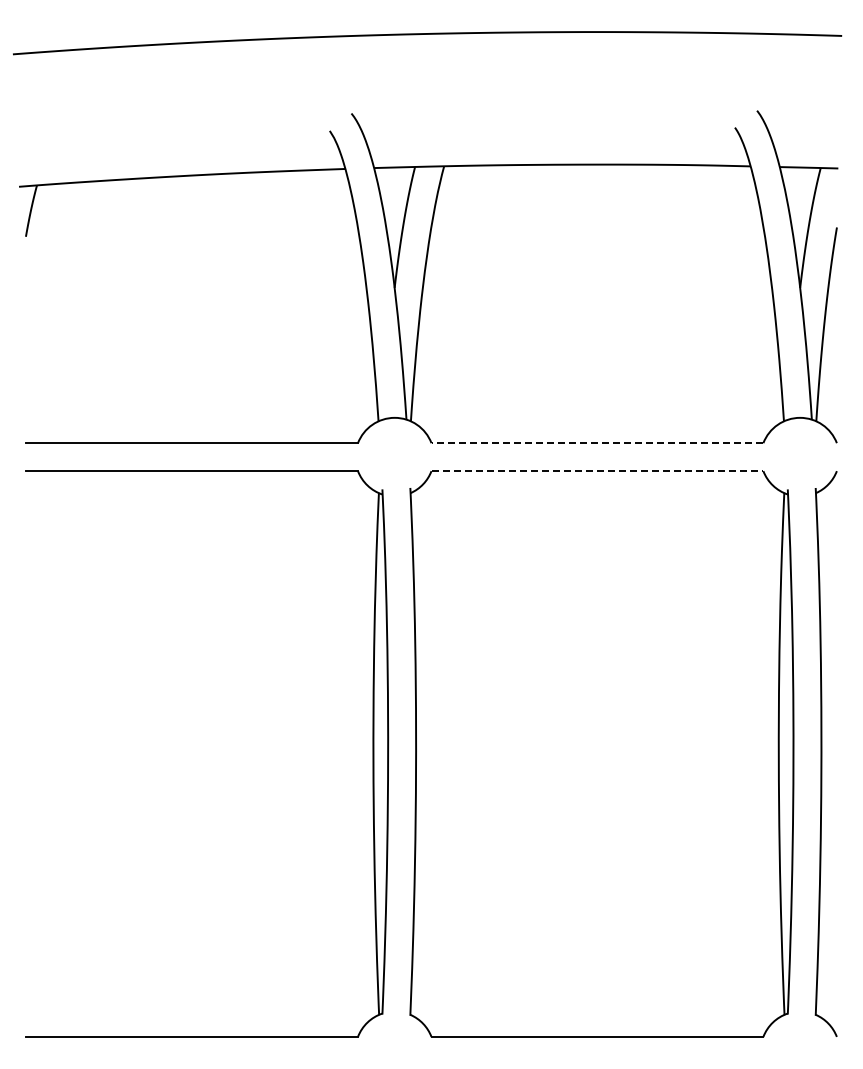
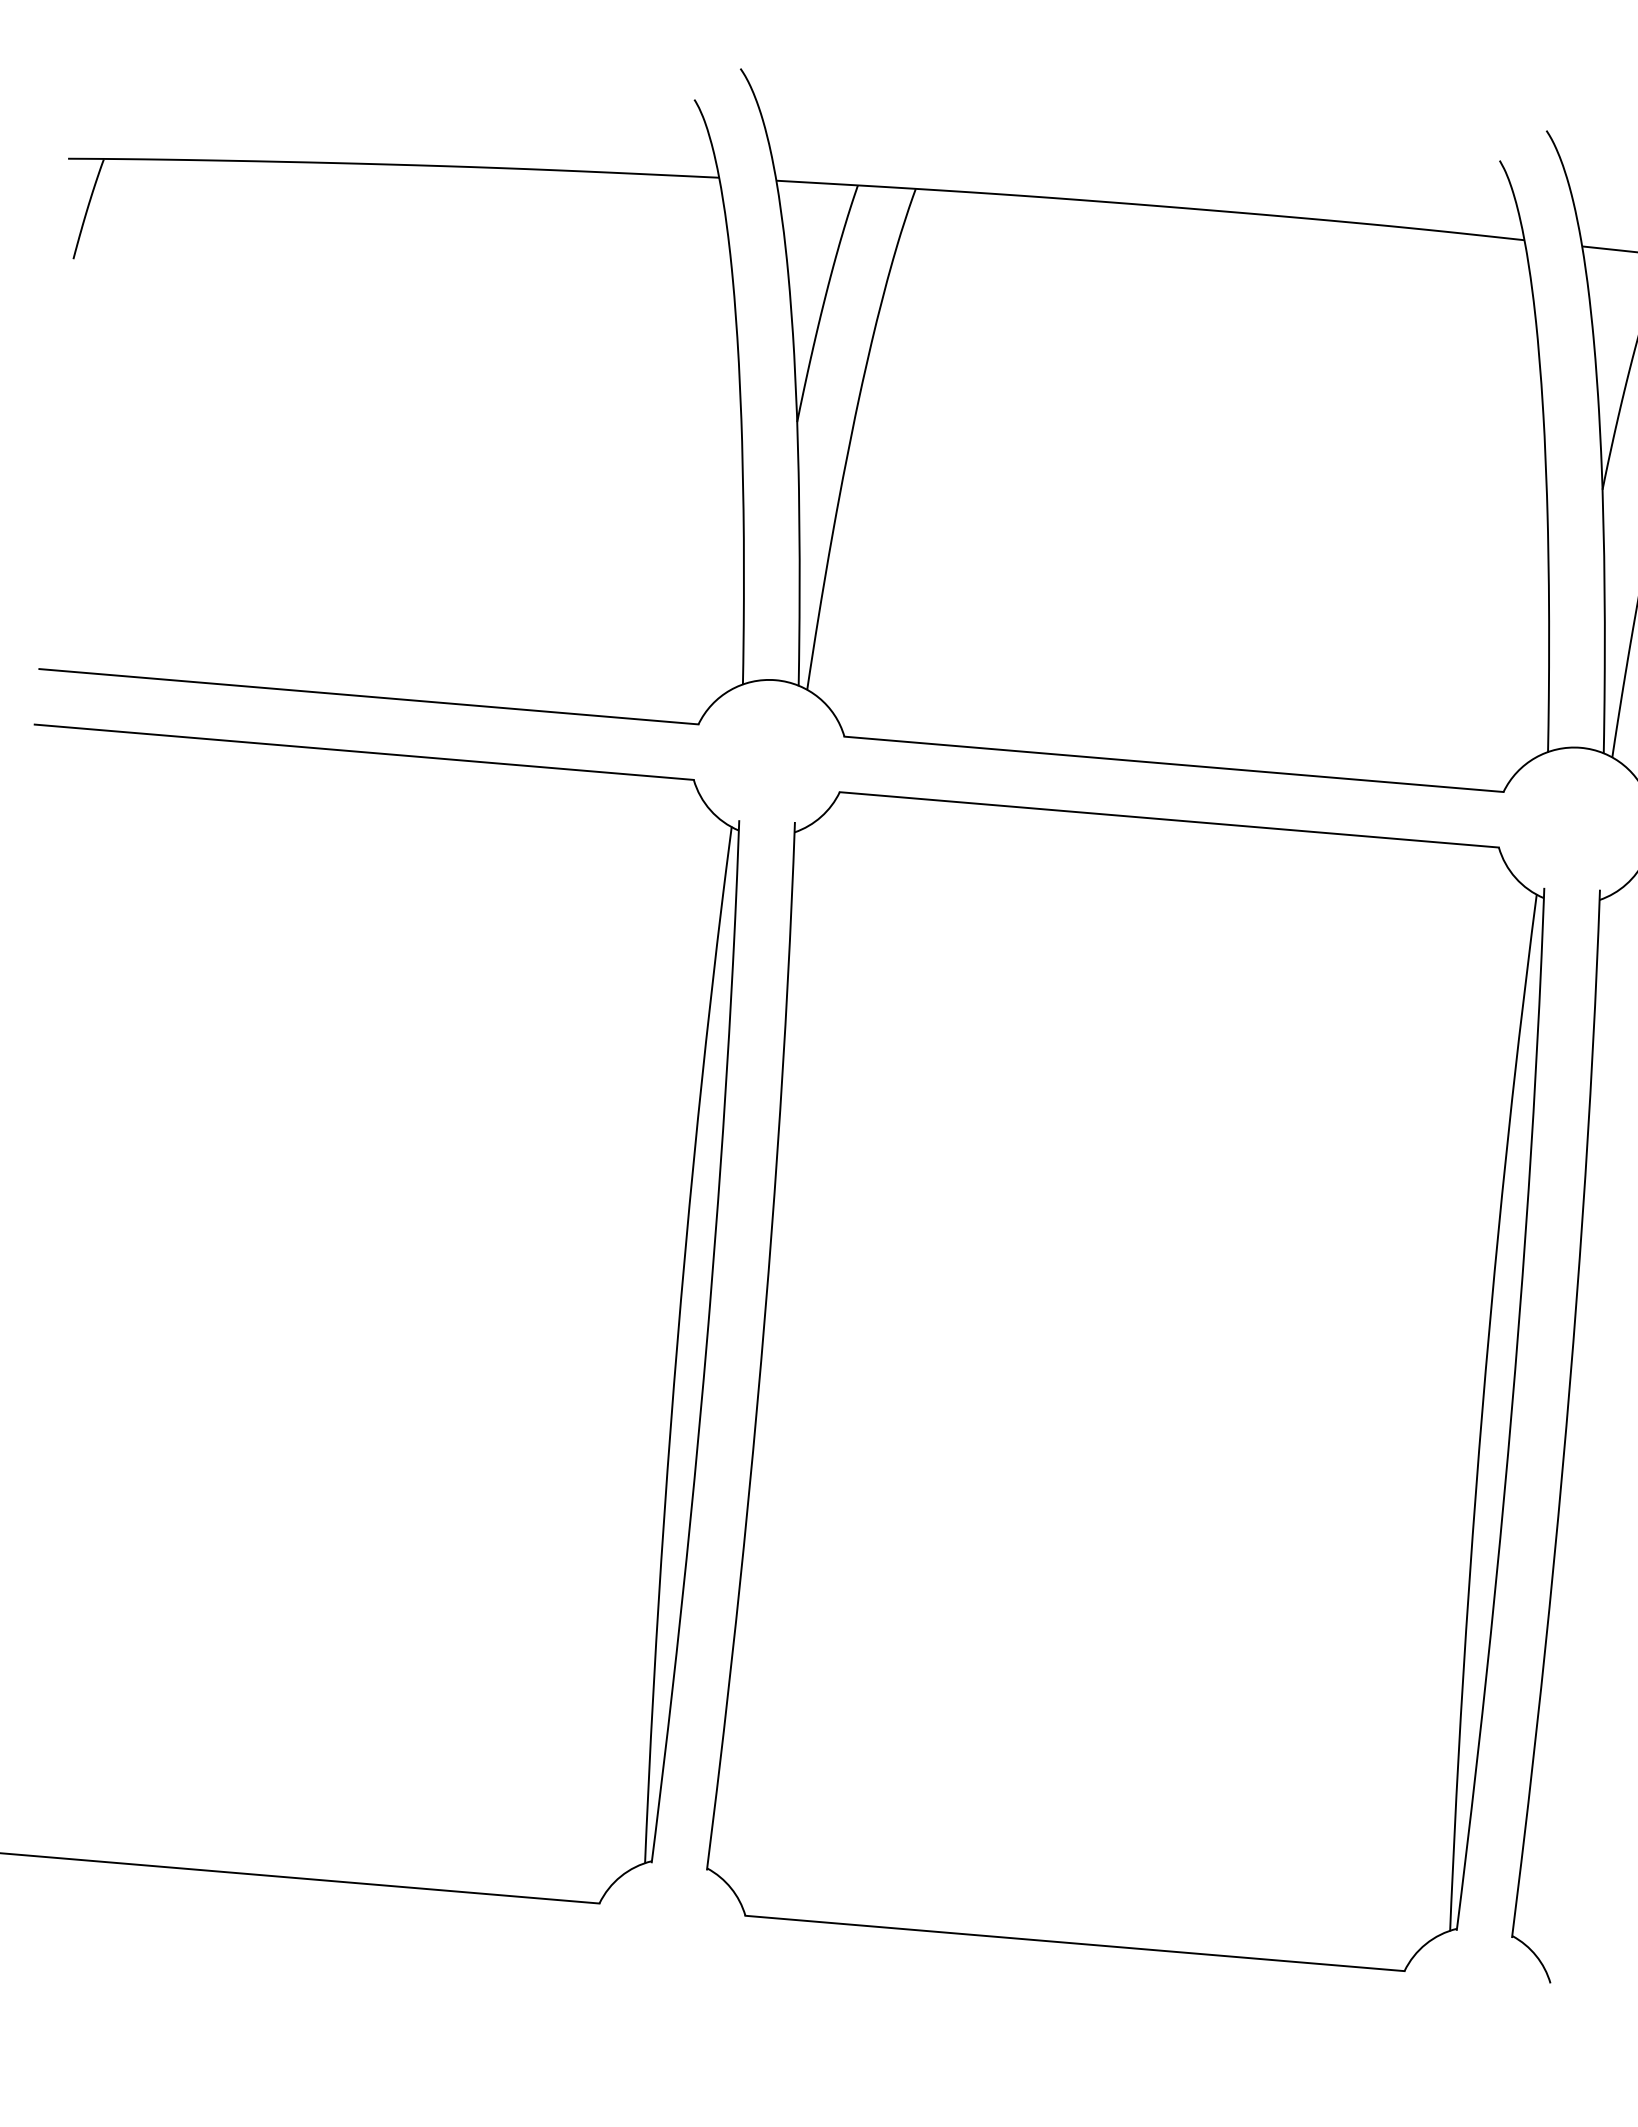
line: (597, 443) -> (1174, 764), dashed -> solid
line: (597, 471) -> (1169, 820), dashed -> solid

